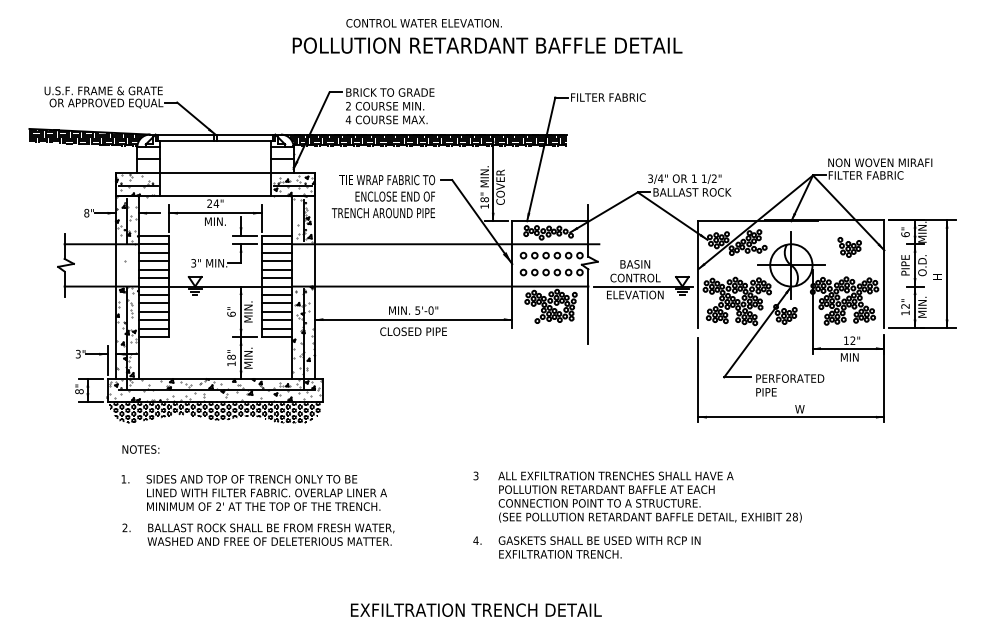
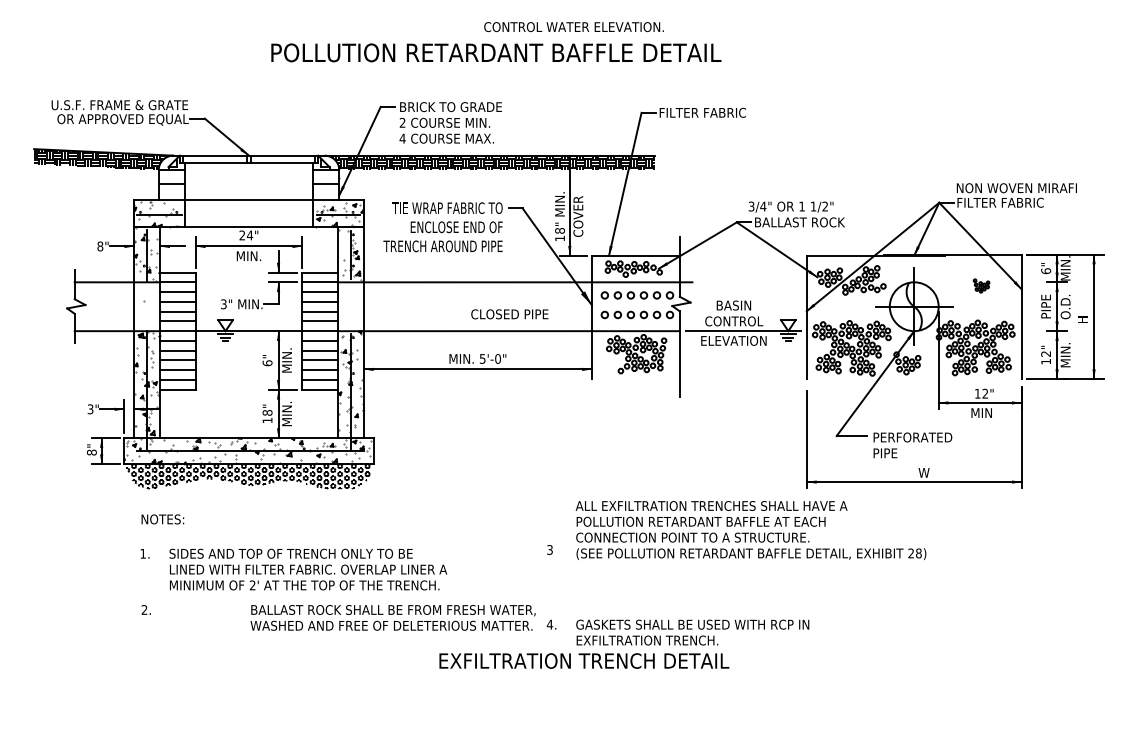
text: (423, 23) -> (573, 27), moved
text: (487, 45) -> (496, 52), moved
part: (849, 247) -> (981, 285), size x0.6
text: (413, 331) -> (509, 314), moved
text: (649, 497) -> (750, 530), moved
text: (270, 534) -> (392, 617), moved
text: (476, 609) -> (584, 660), moved

